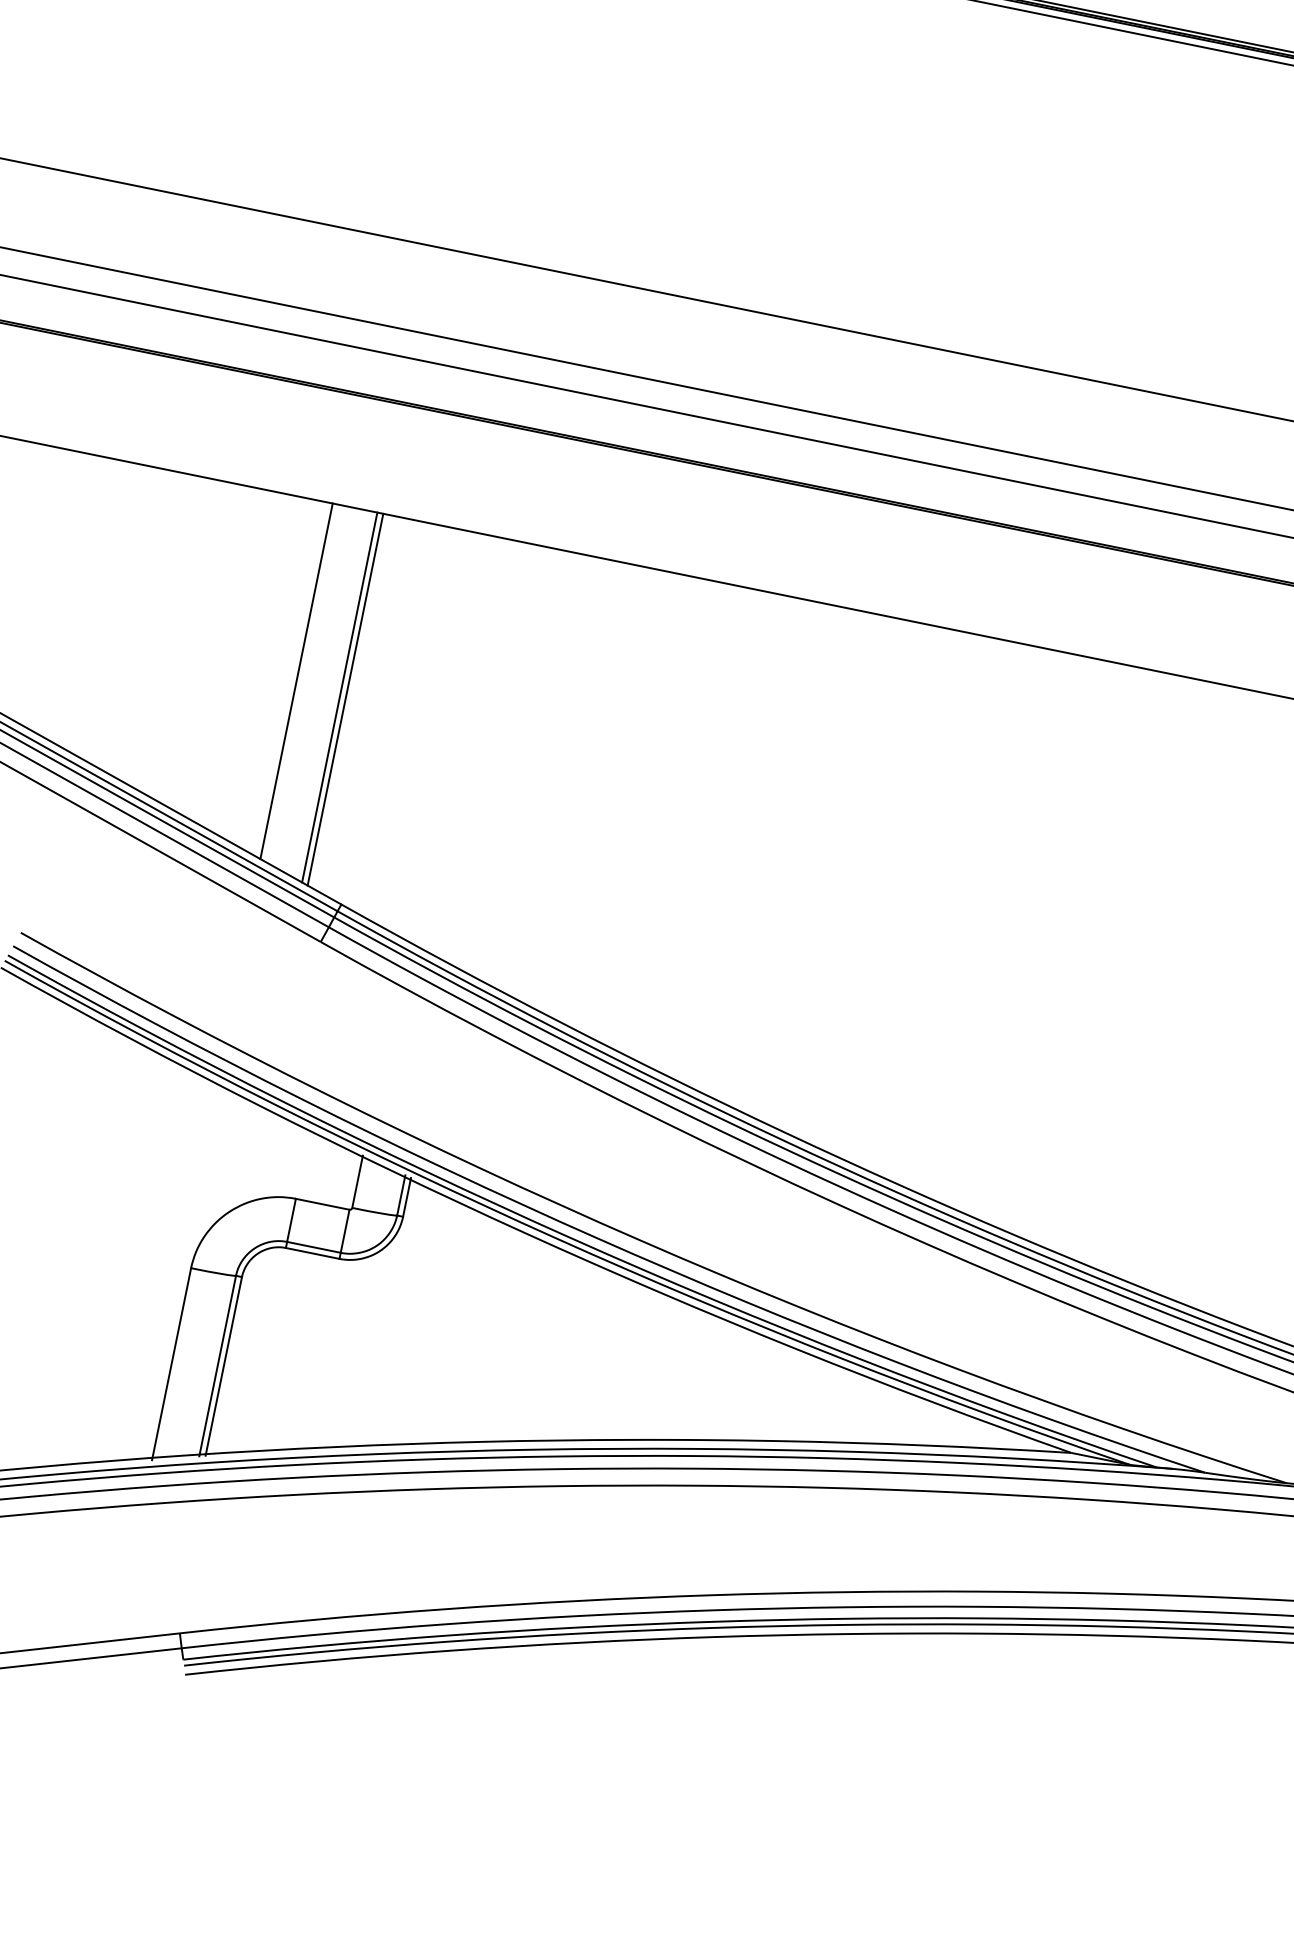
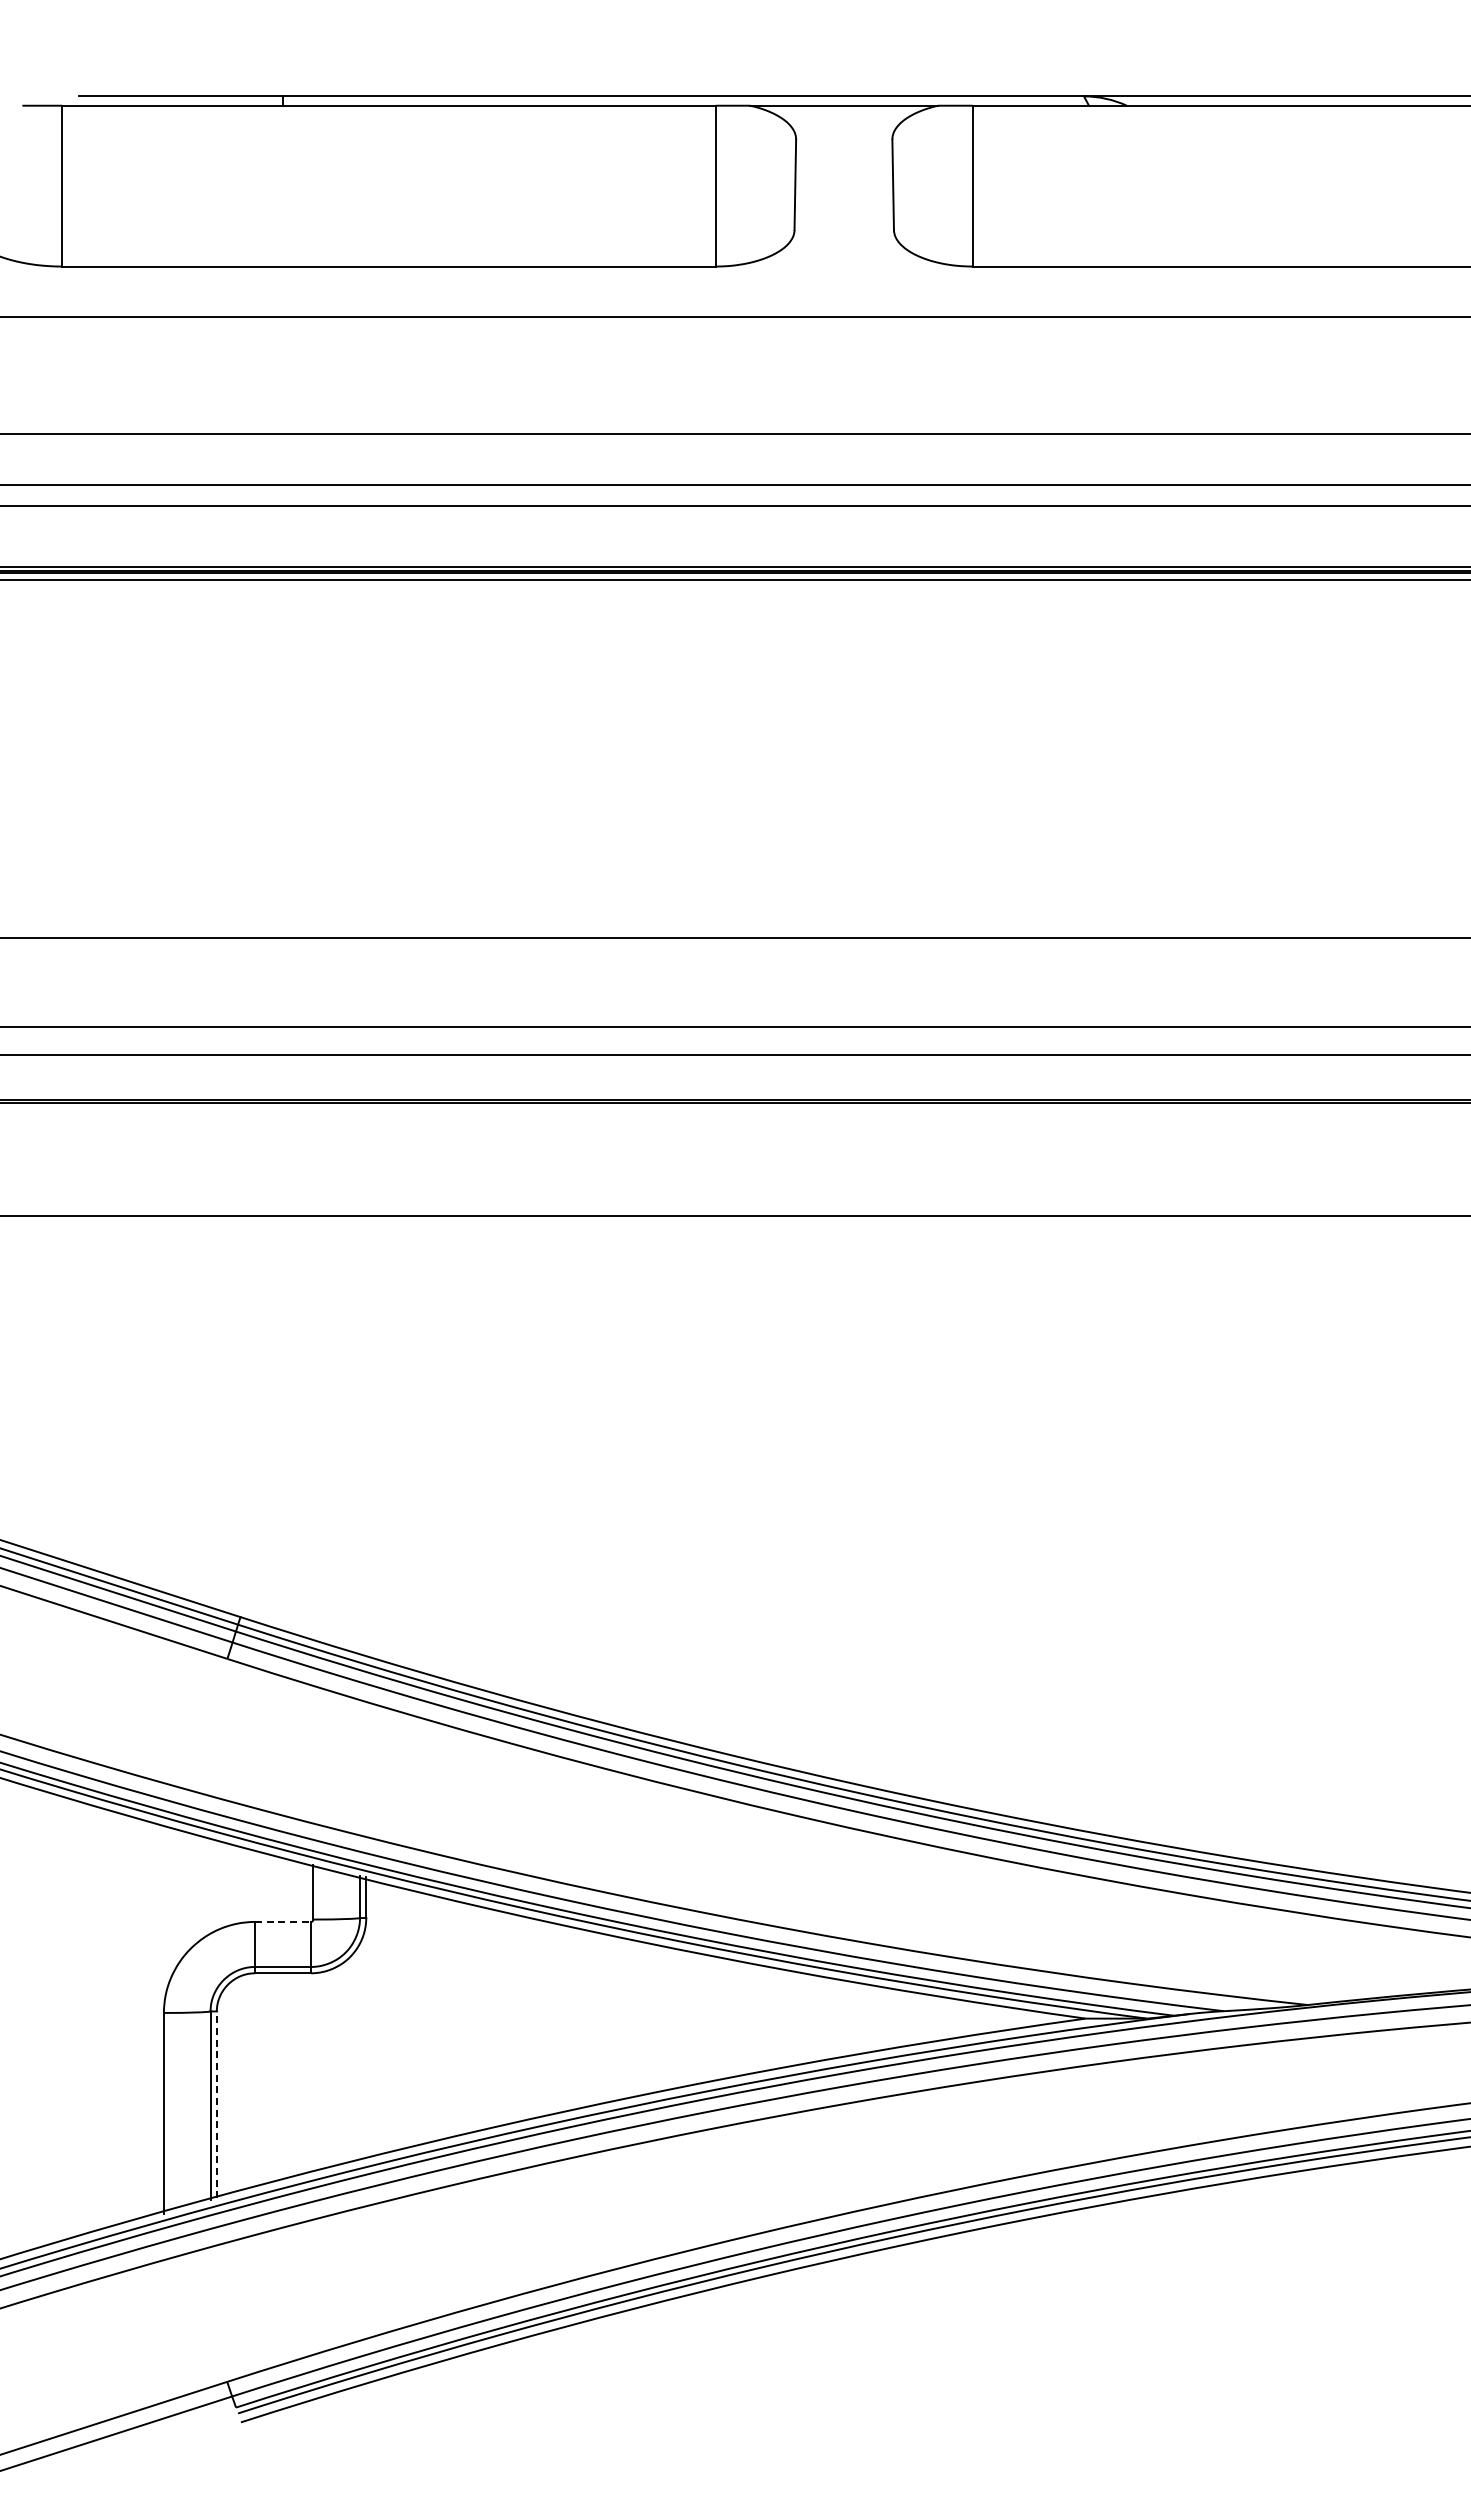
line: (296, 681) -> (149, 1402), removed
line: (339, 697) -> (196, 1409), removed
line: (345, 699) -> (202, 1410), removed
line: (323, 1203) -> (283, 1921), solid -> dashed
line: (223, 1365) -> (216, 2104), solid -> dashed

